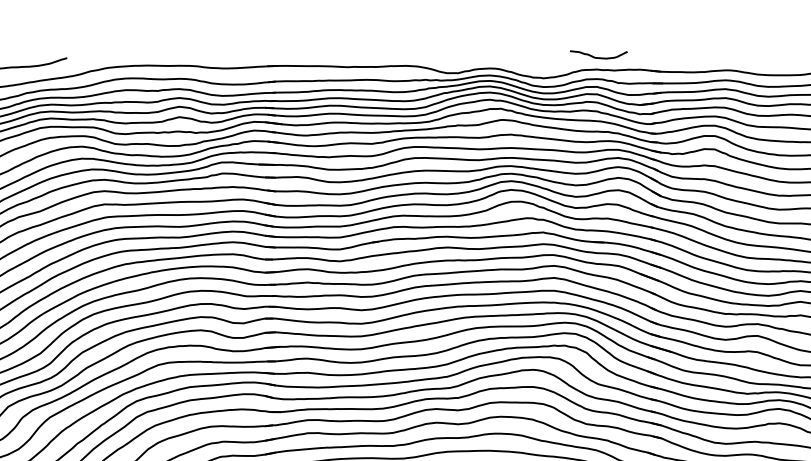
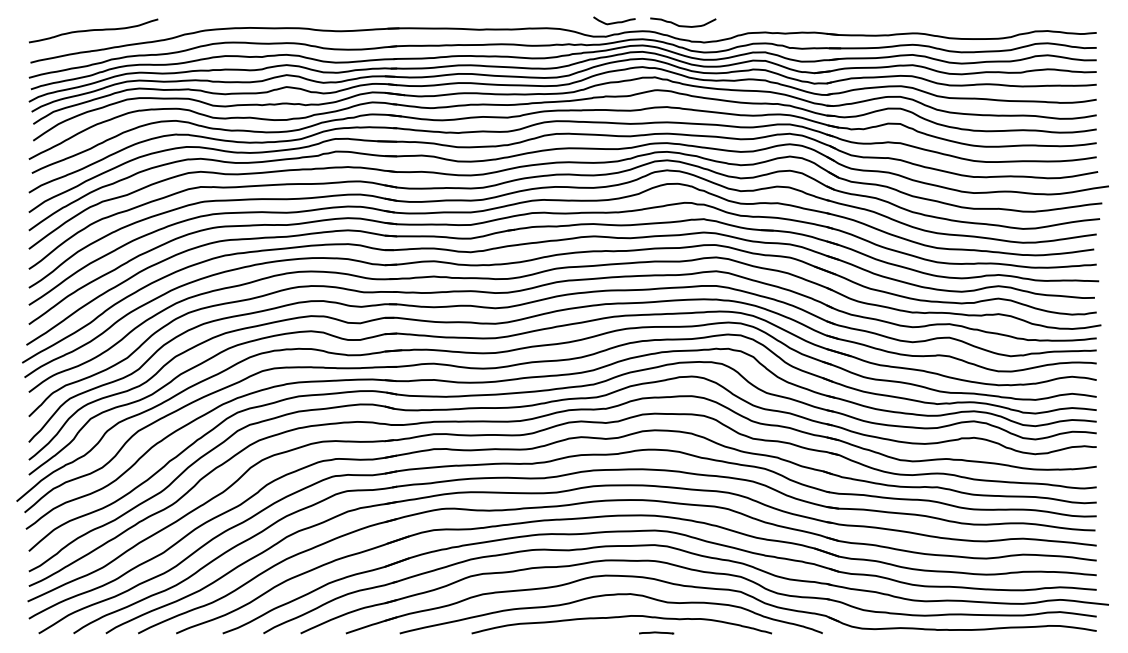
curve: (598, 57) -> (683, 25), moved
curve: (465, 60) -> (614, 22), added

